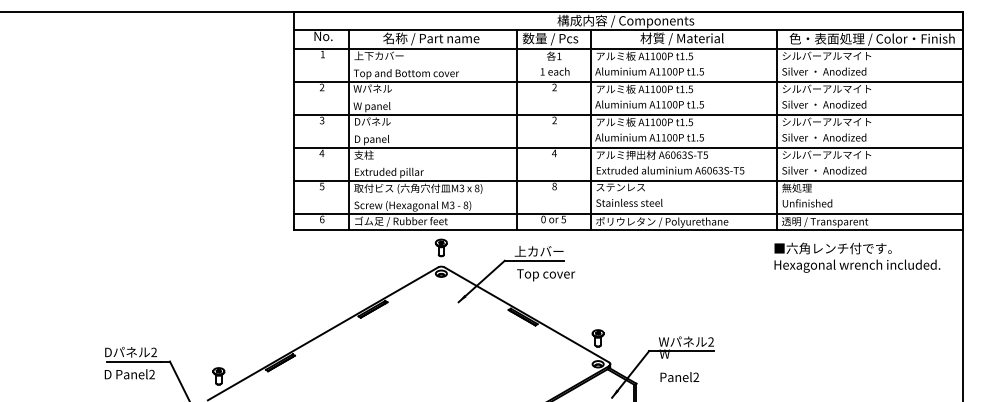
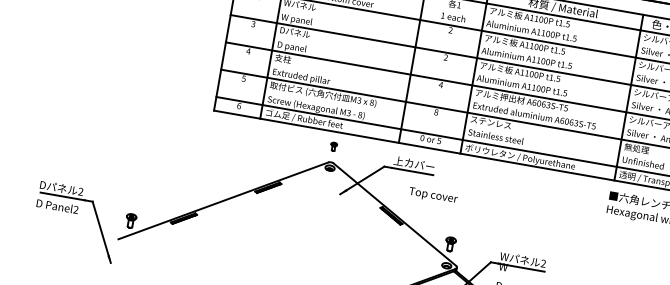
part: (441, 247) -> (333, 146), size x0.6
text: (546, 275) -> (433, 196), moved

